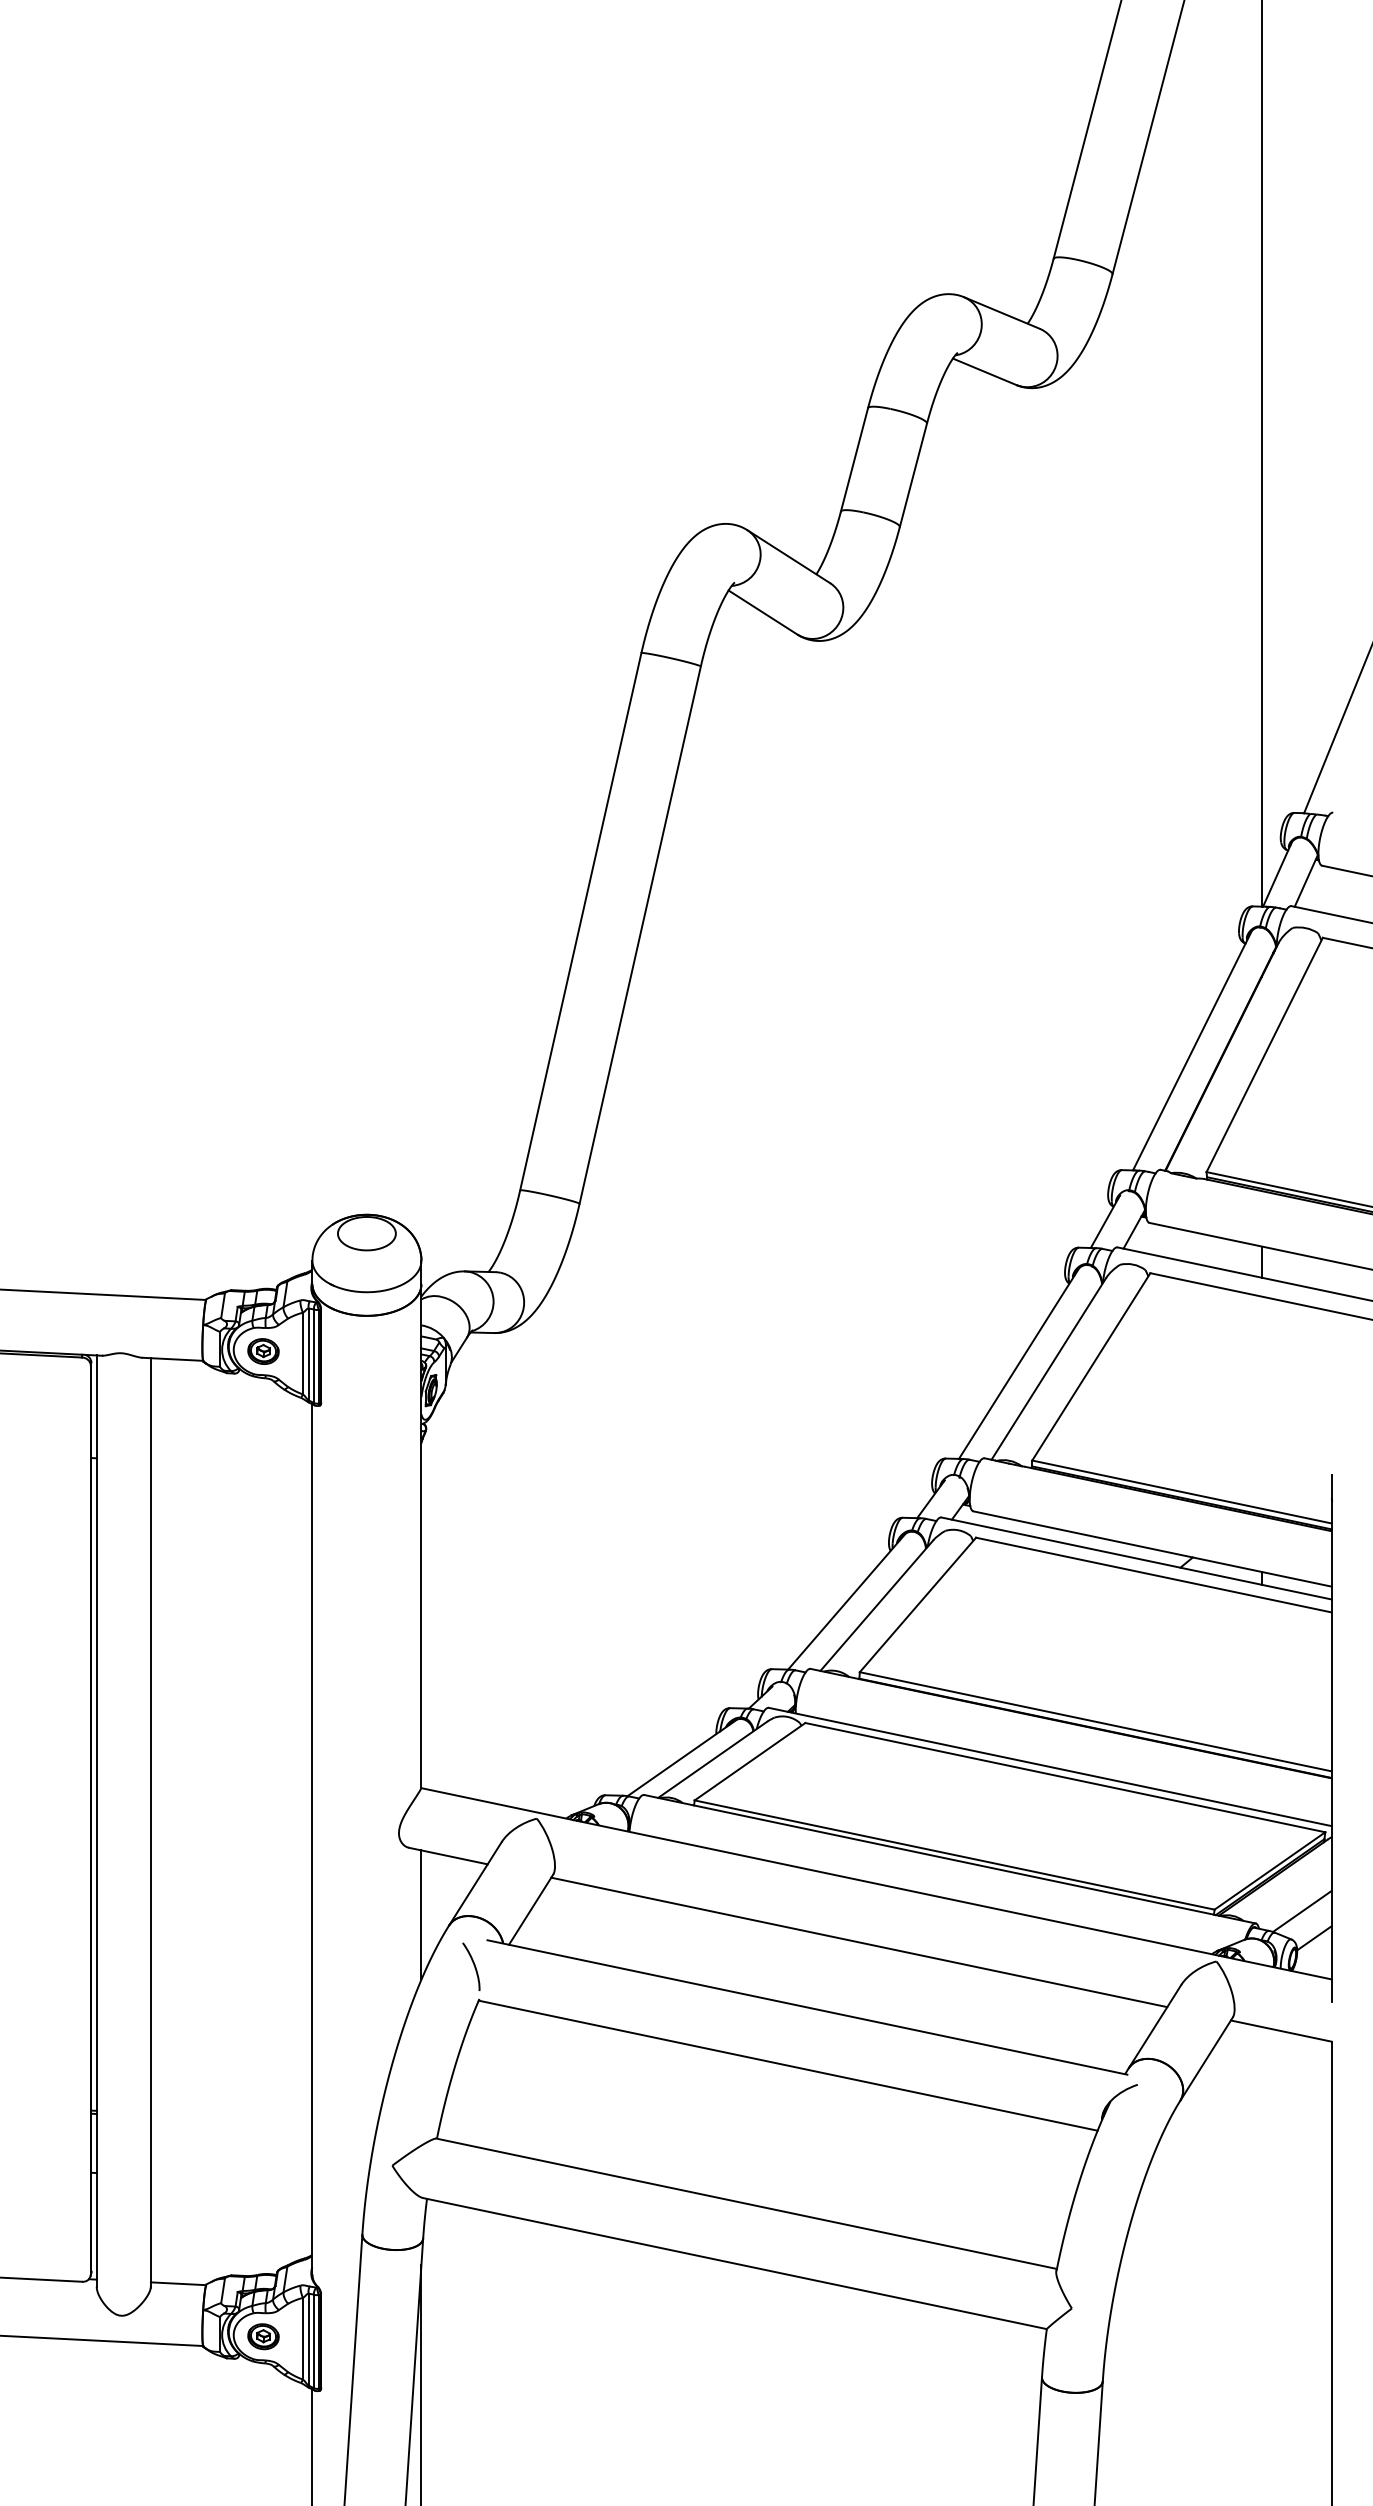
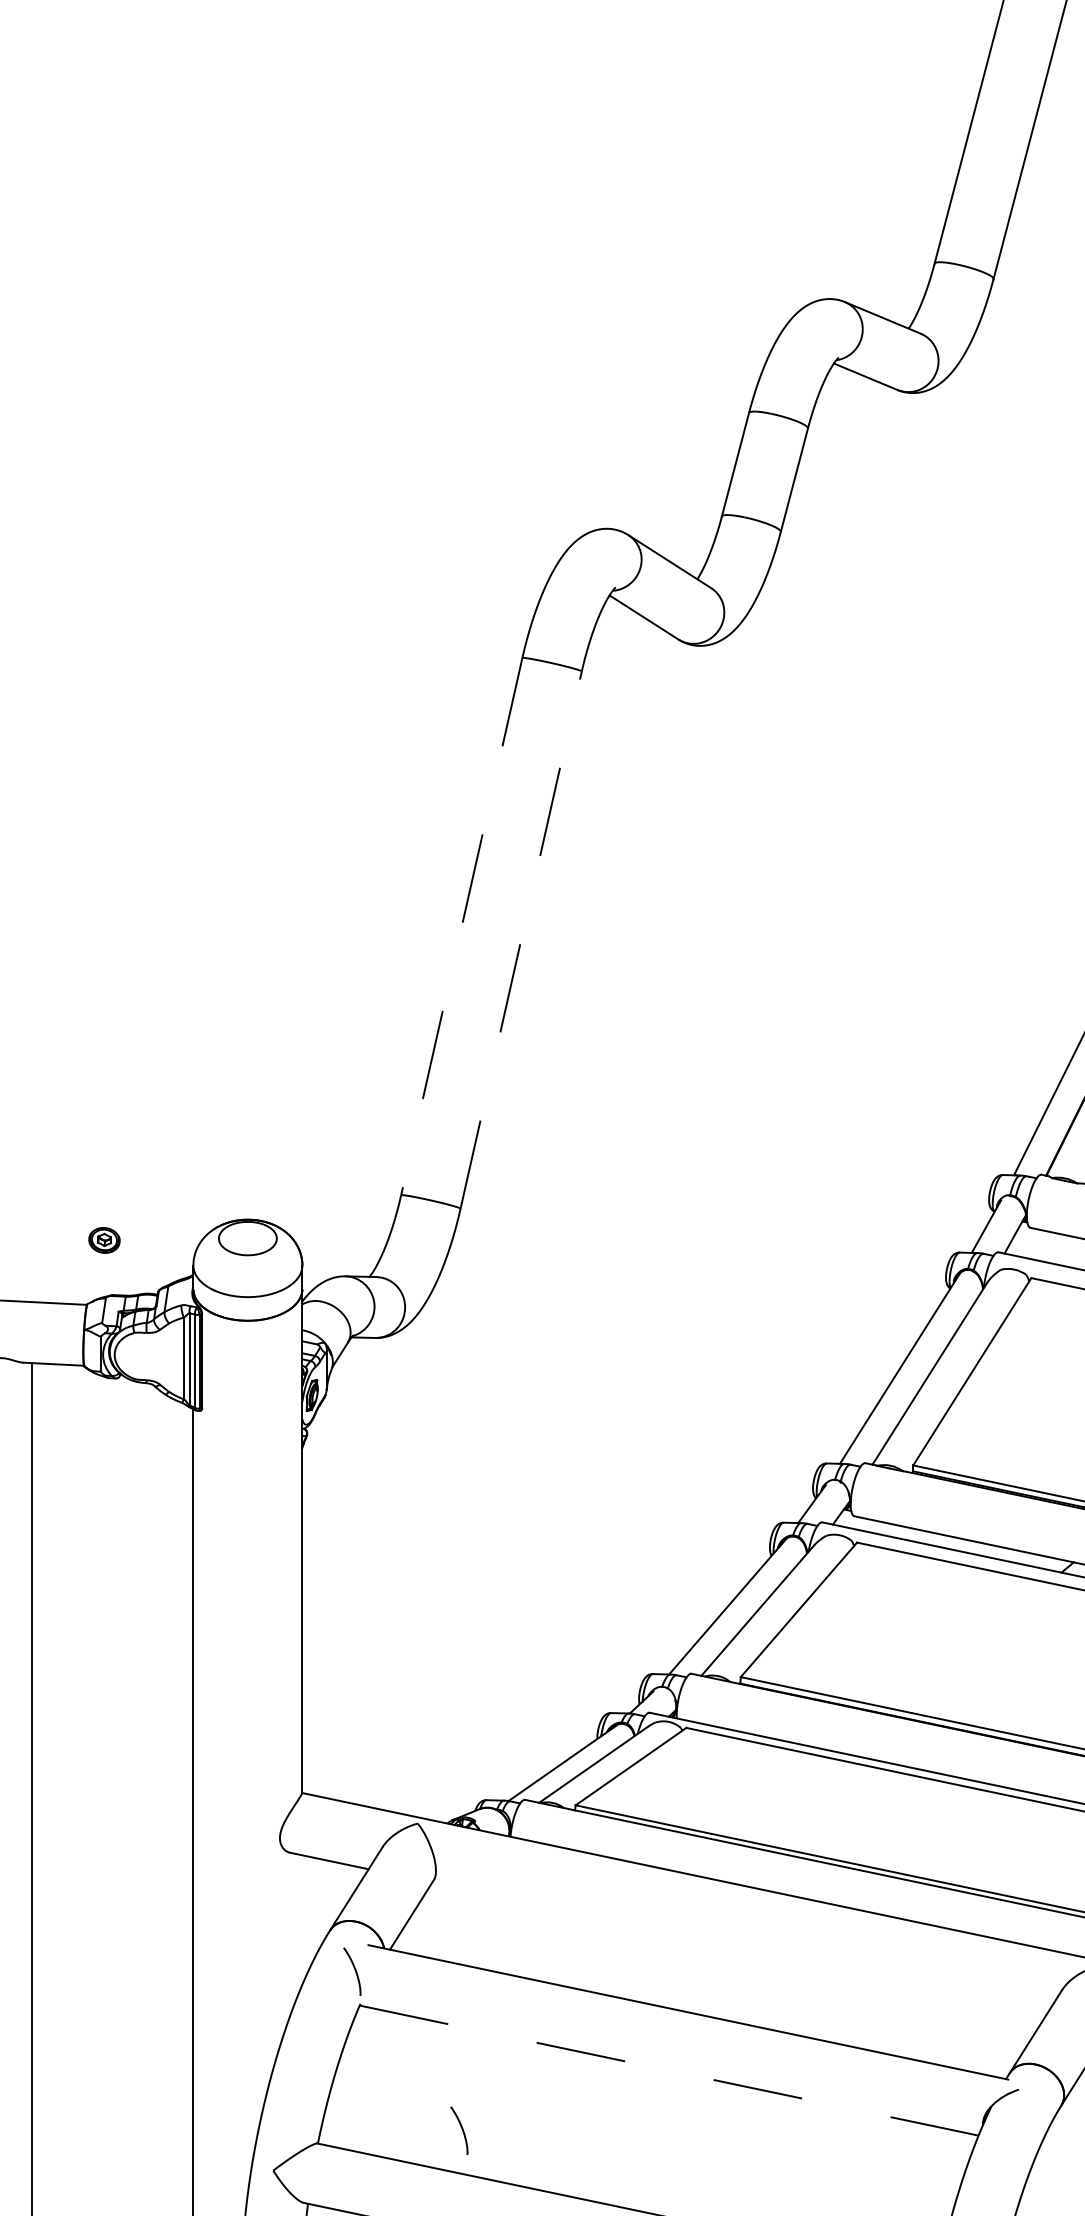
line: (580, 922) -> (461, 927), solid -> dashed
line: (640, 934) -> (521, 939), solid -> dashed
part: (263, 1351) -> (104, 1240), moved
line: (421, 1914) -> (302, 1919), removed
line: (859, 1942) -> (740, 1947), removed
line: (788, 2065) -> (669, 2070), solid -> dashed
curve: (580, 2124) -> (461, 2129), added

